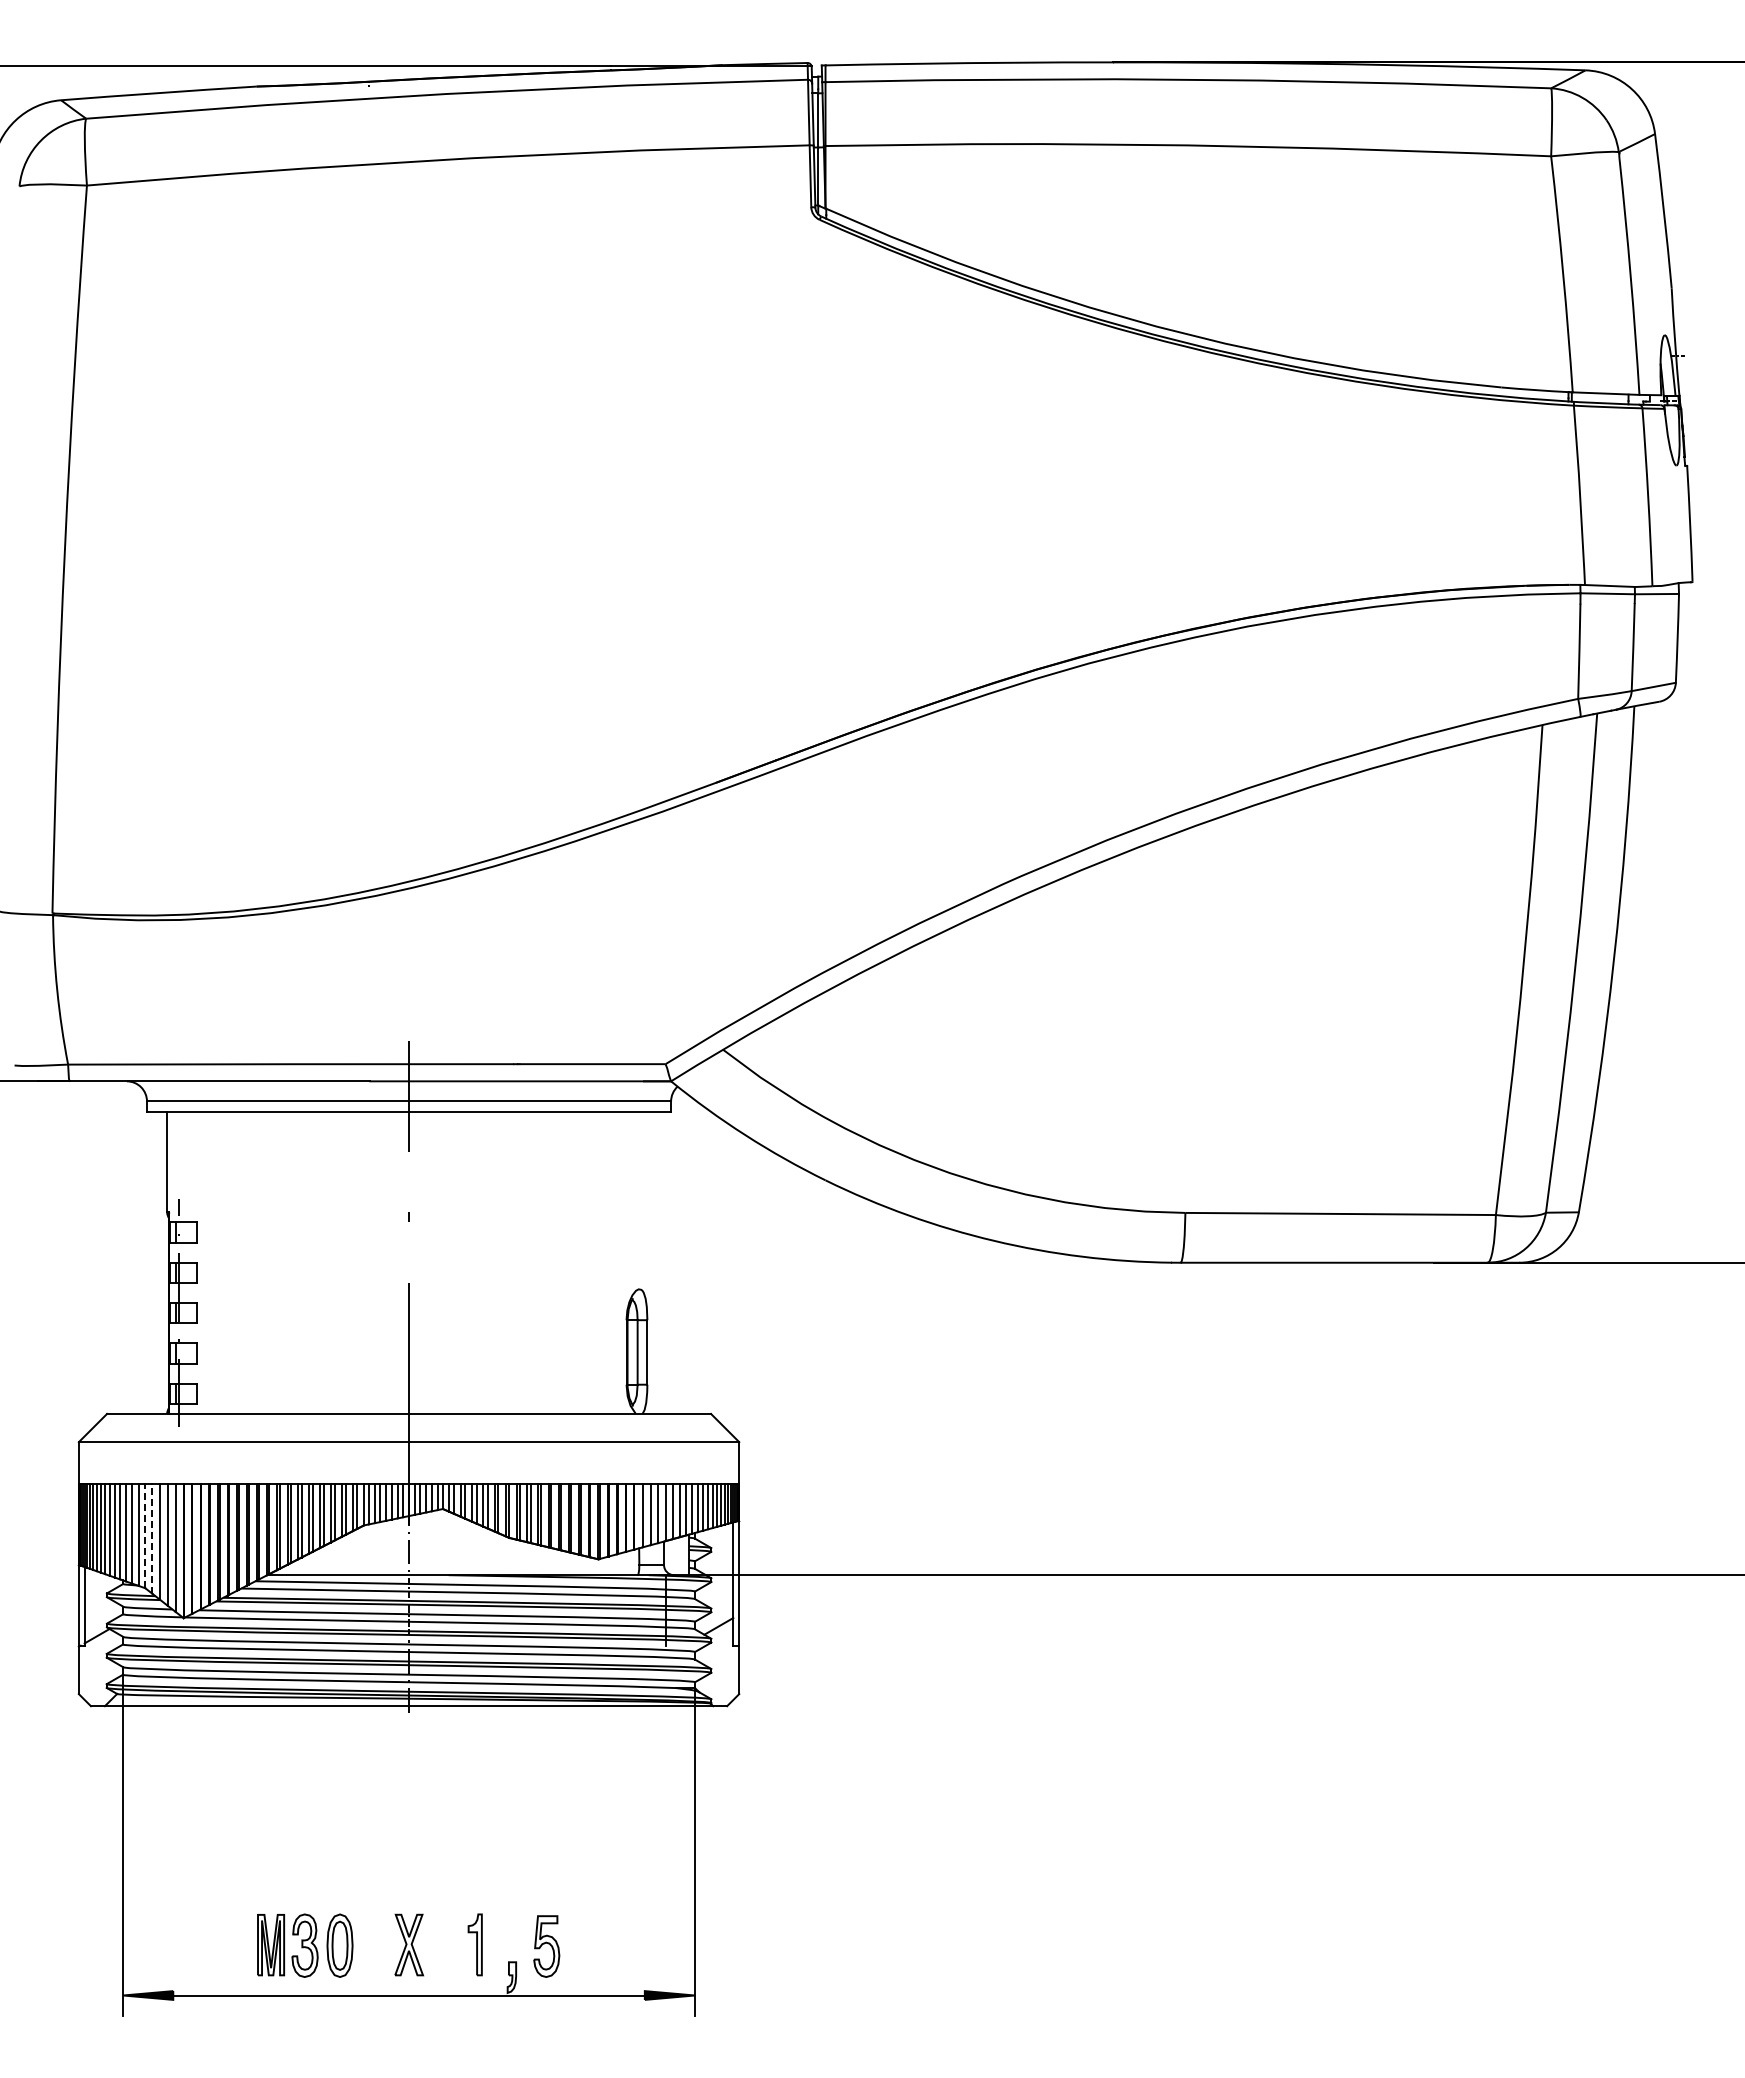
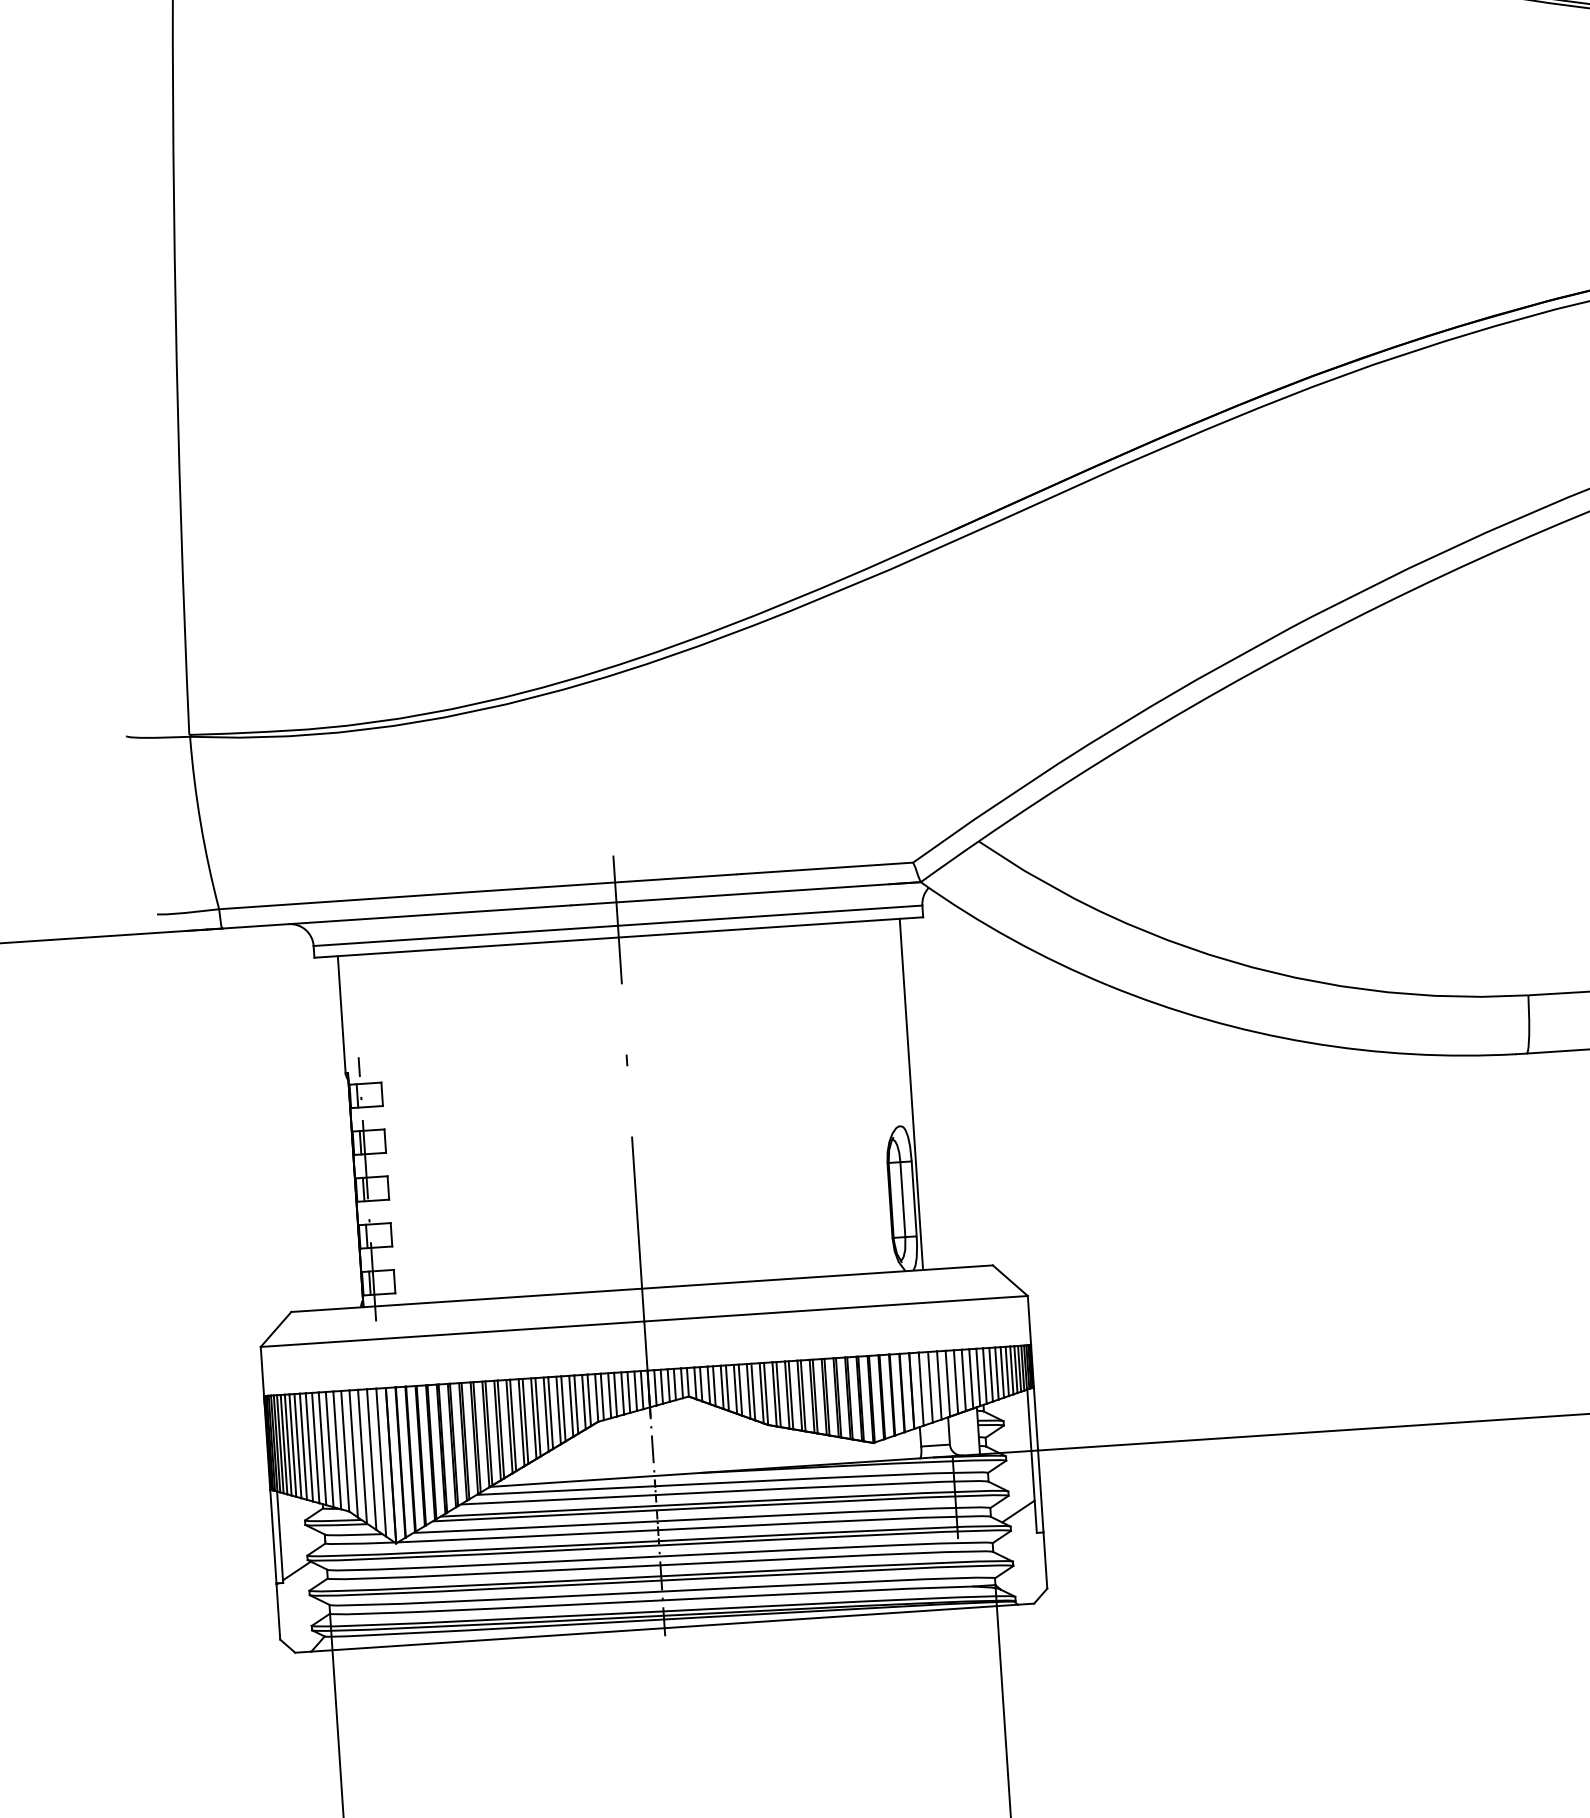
line: (650, 1262) -> (910, 1094), added
line: (145, 1536) -> (345, 1451), dashed -> solid
line: (152, 1539) -> (353, 1454), dashed -> solid

